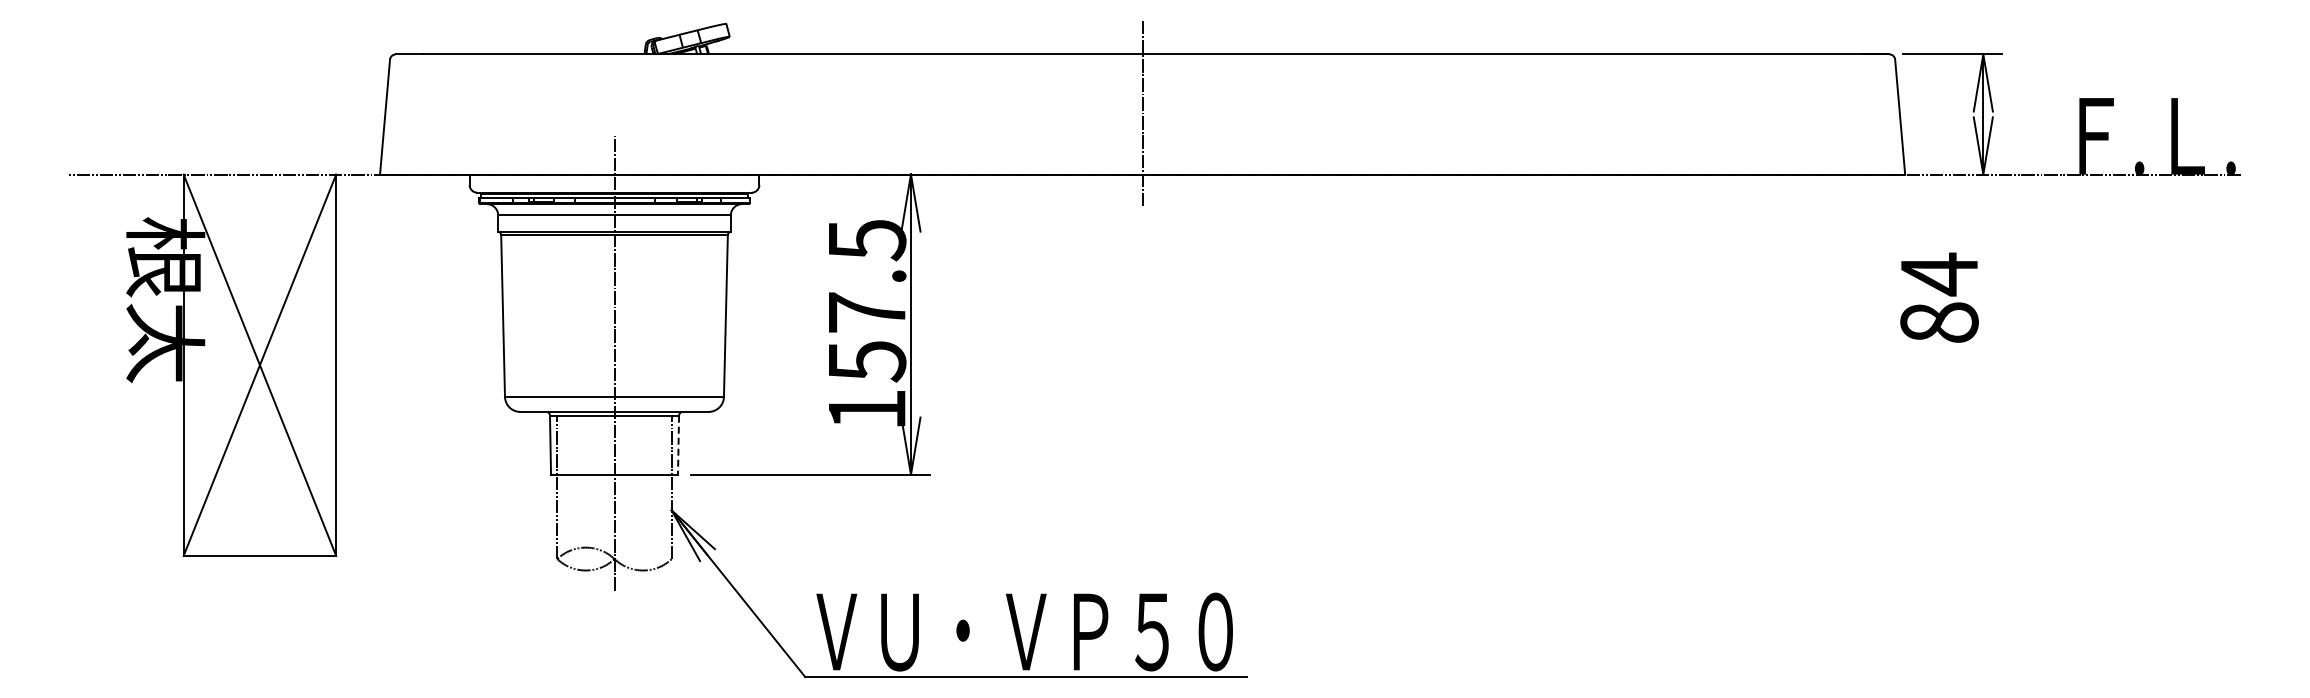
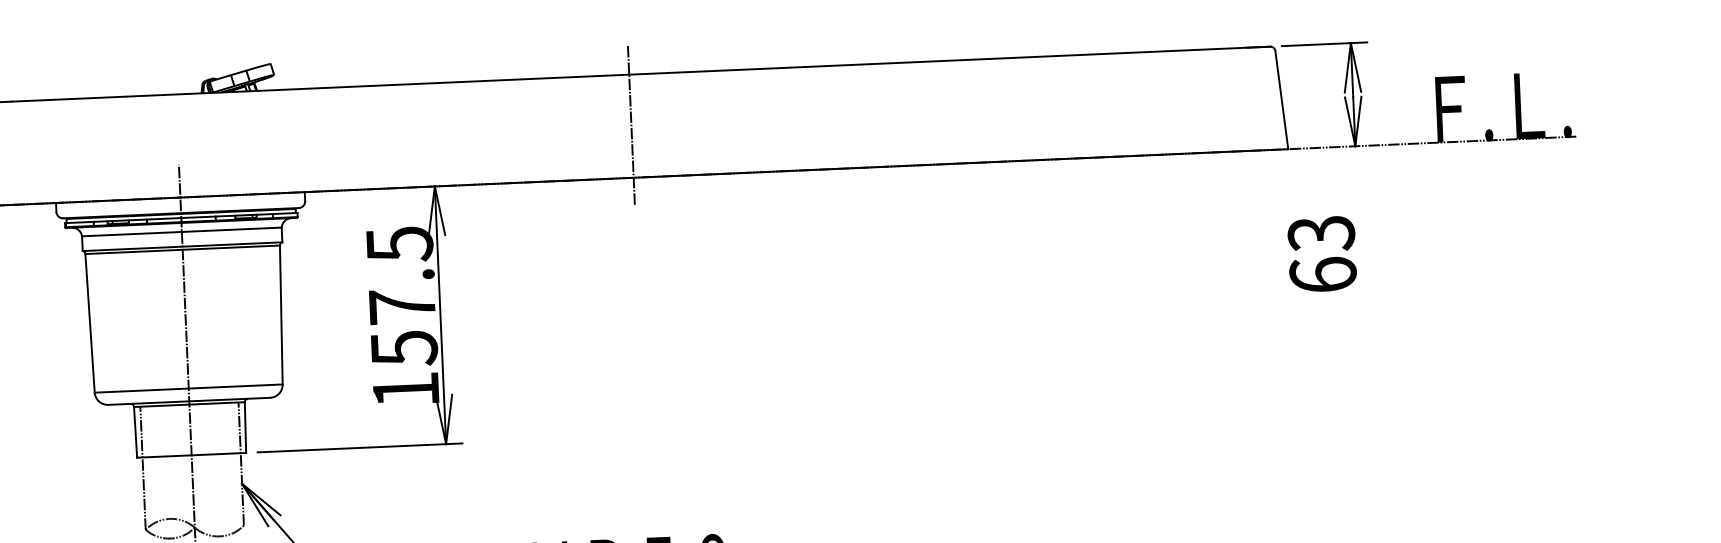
text: (1939, 297) -> (1322, 253), 84 -> 63
line: (678, 445) -> (245, 427), dashed -> solid

